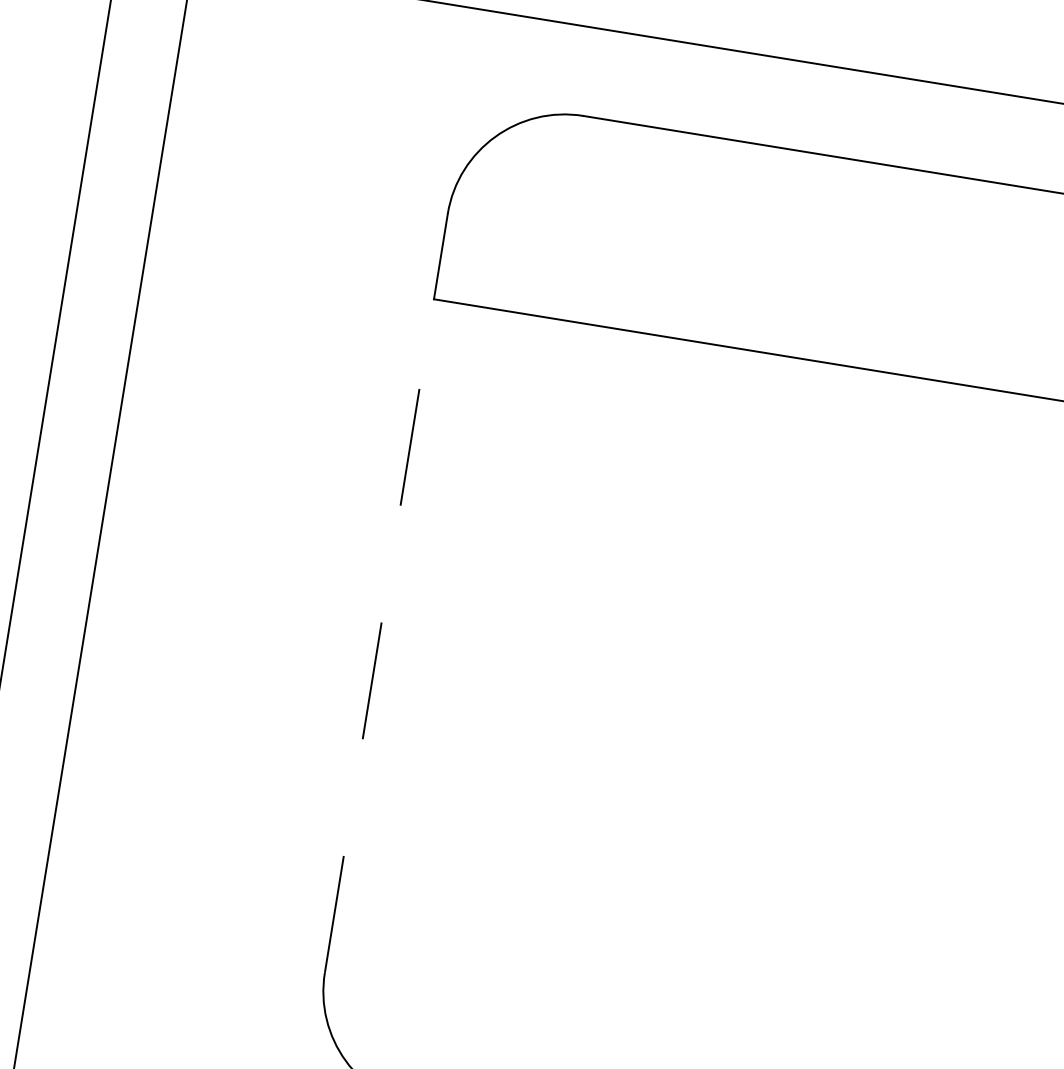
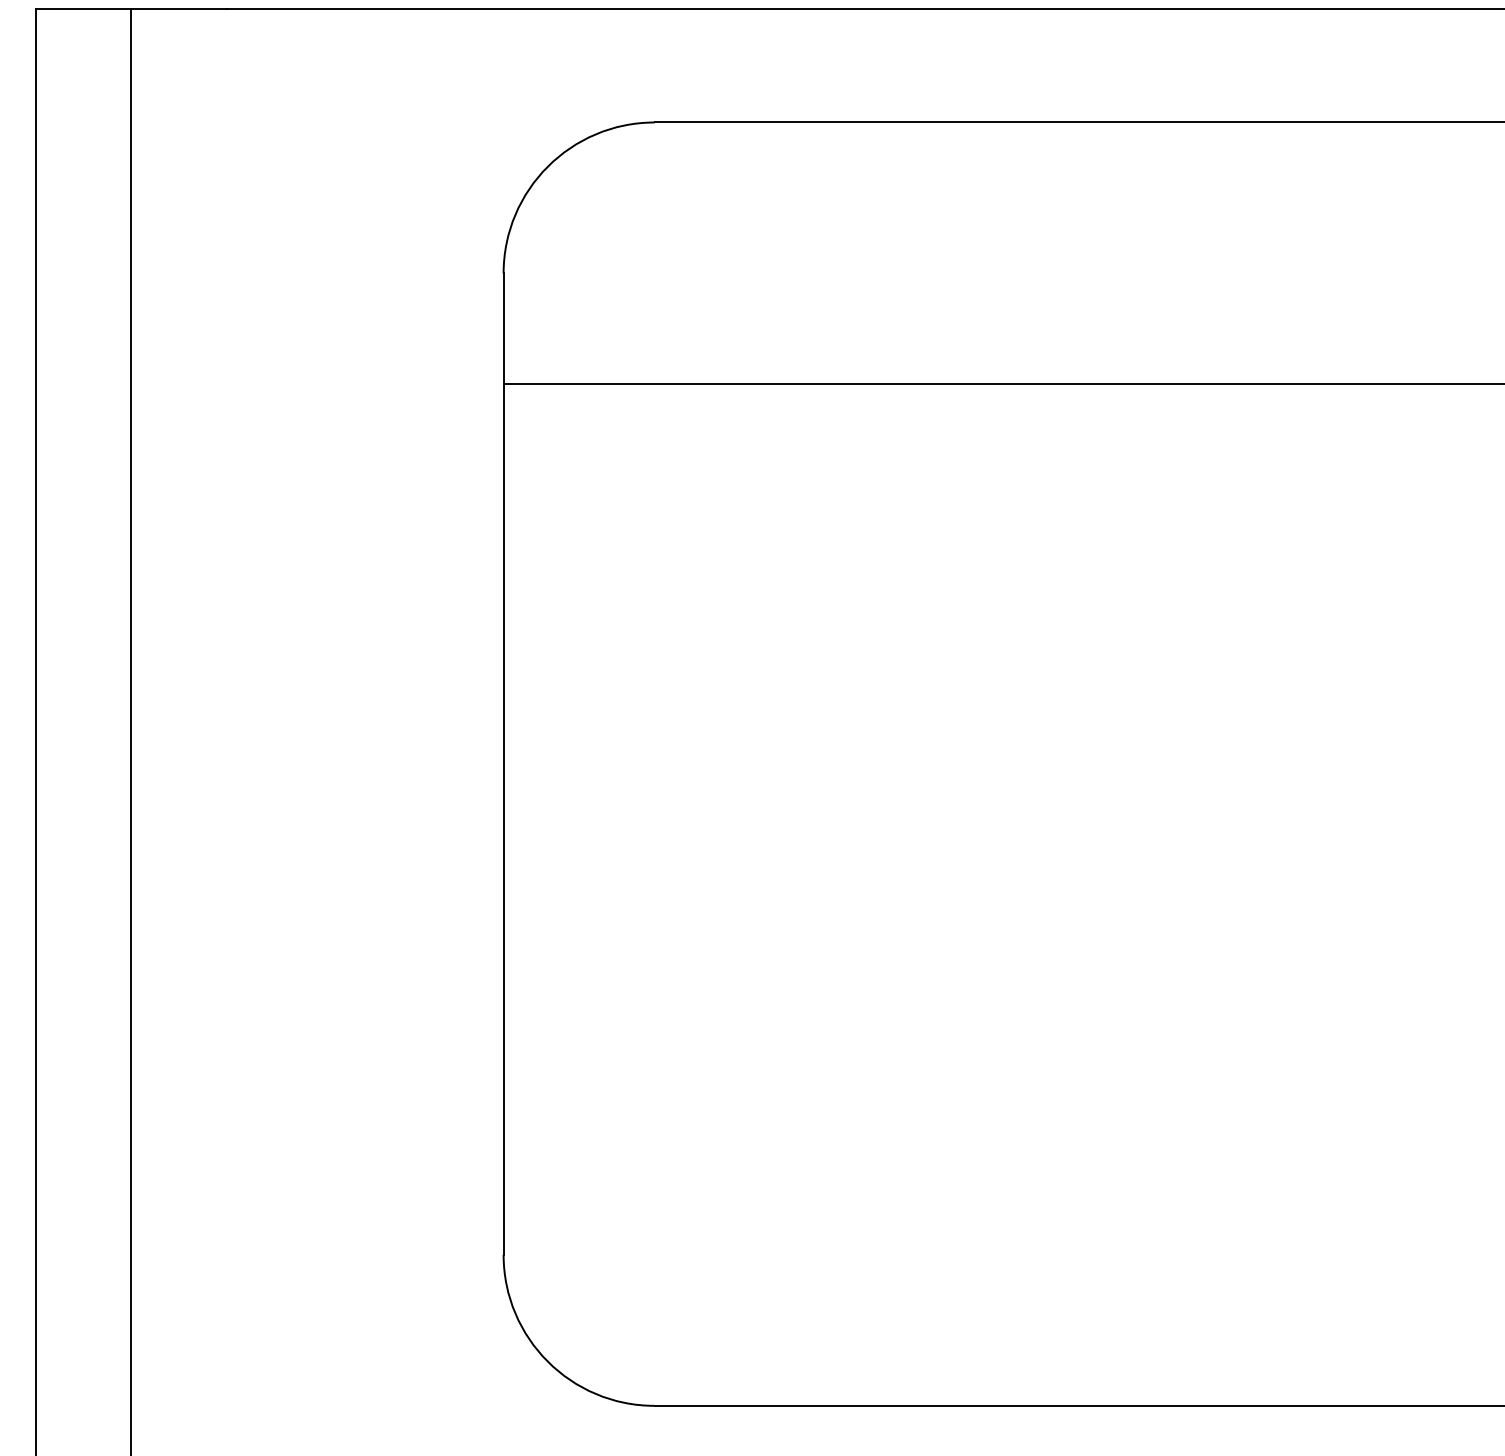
line: (379, 635) -> (503, 818), dashed -> solid

